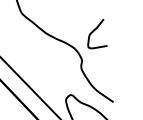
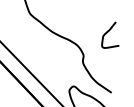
curve: (95, 30) -> (108, 32), moved

